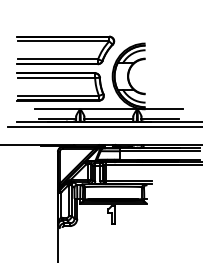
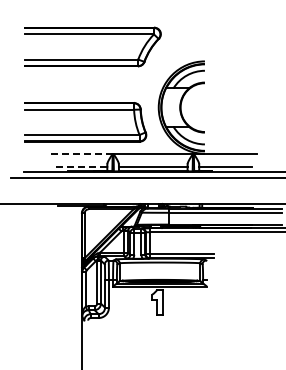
part: (65, 41) -> (92, 34), moved
line: (57, 109) -> (81, 153), solid -> dashed
line: (57, 118) -> (80, 166), solid -> dashed

